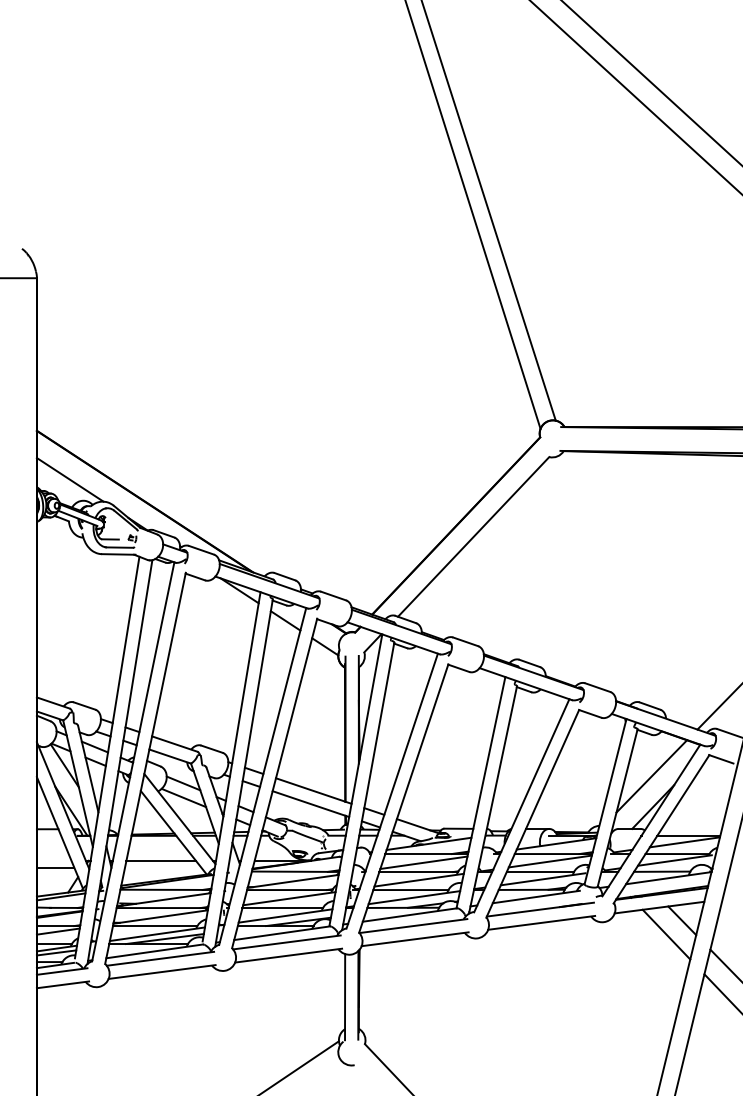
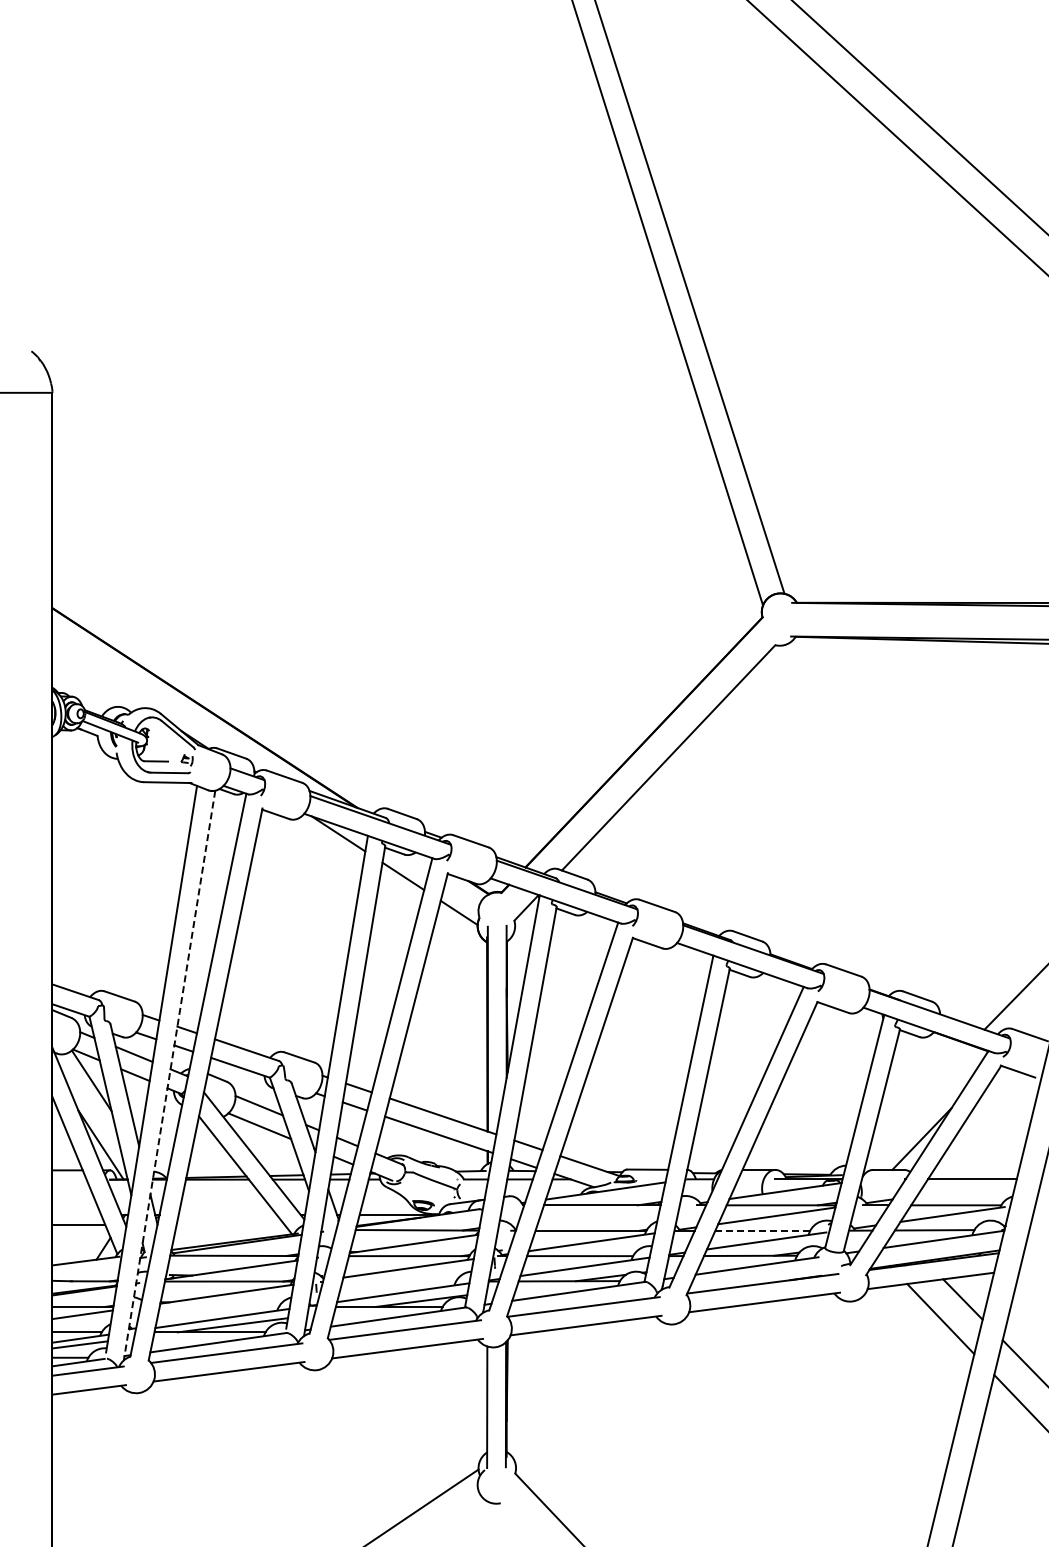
line: (70, 479) -> (99, 677), removed
line: (119, 762) -> (169, 1076), solid -> dashed
line: (651, 776) -> (919, 1095), removed
line: (684, 842) -> (966, 1188), removed
line: (161, 860) -> (227, 1214), removed
line: (423, 862) -> (598, 1217), removed
line: (540, 871) -> (763, 1230), solid -> dashed
line: (61, 896) -> (86, 1265), removed
line: (282, 908) -> (398, 1281), removed
line: (154, 925) -> (218, 1306), removed

